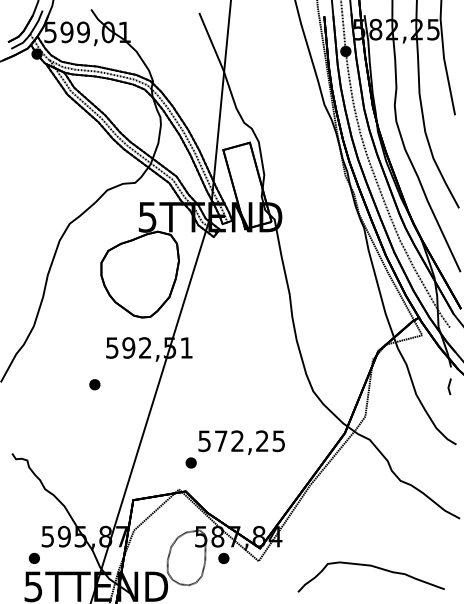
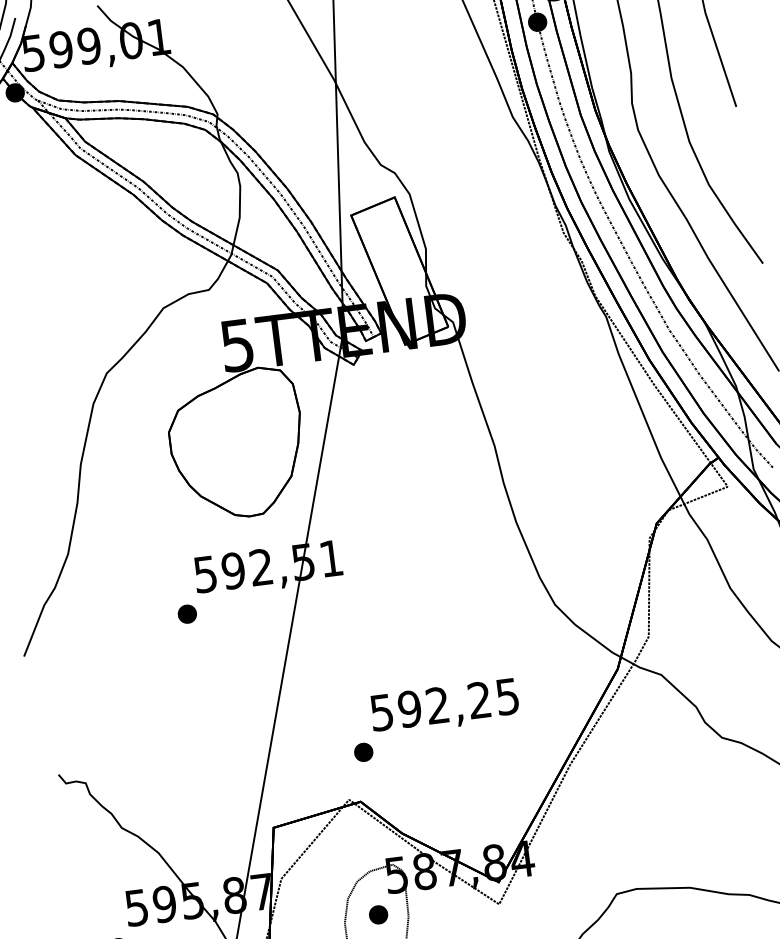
part: (94, 384) -> (186, 613), moved
text: (220, 441) -> (408, 709), 572,25 -> 592,25
part: (223, 558) -> (377, 914), moved

